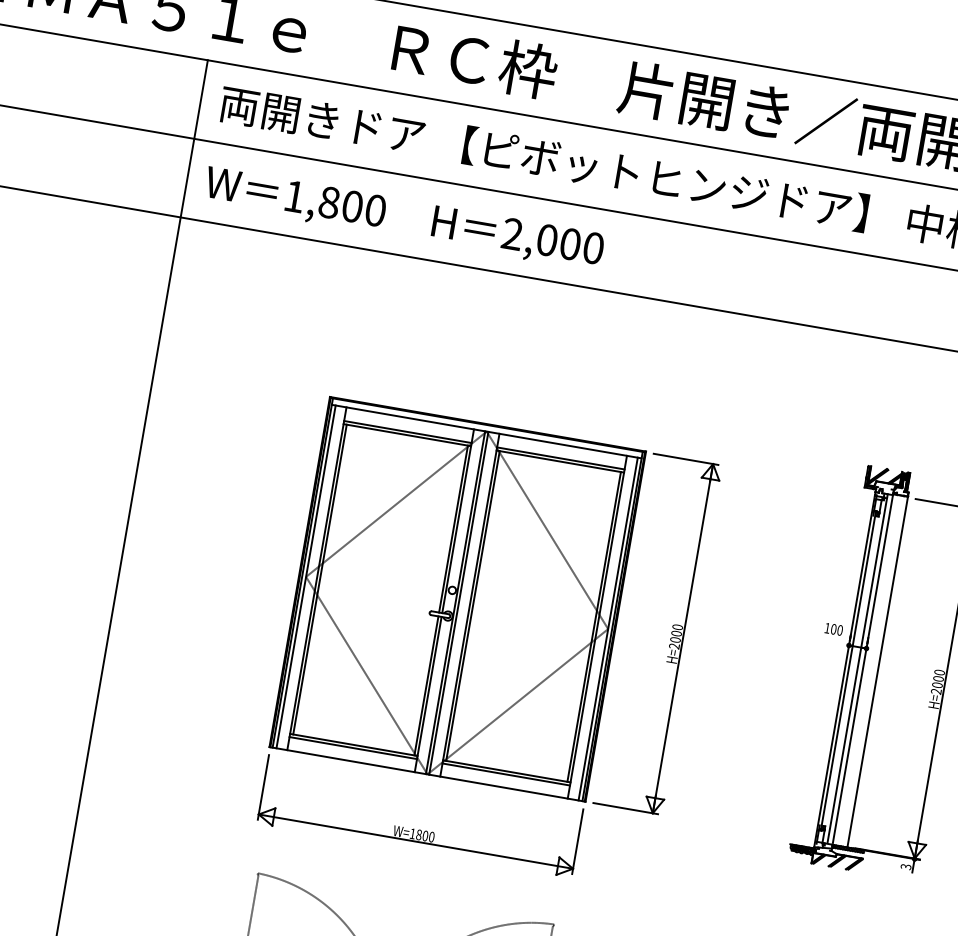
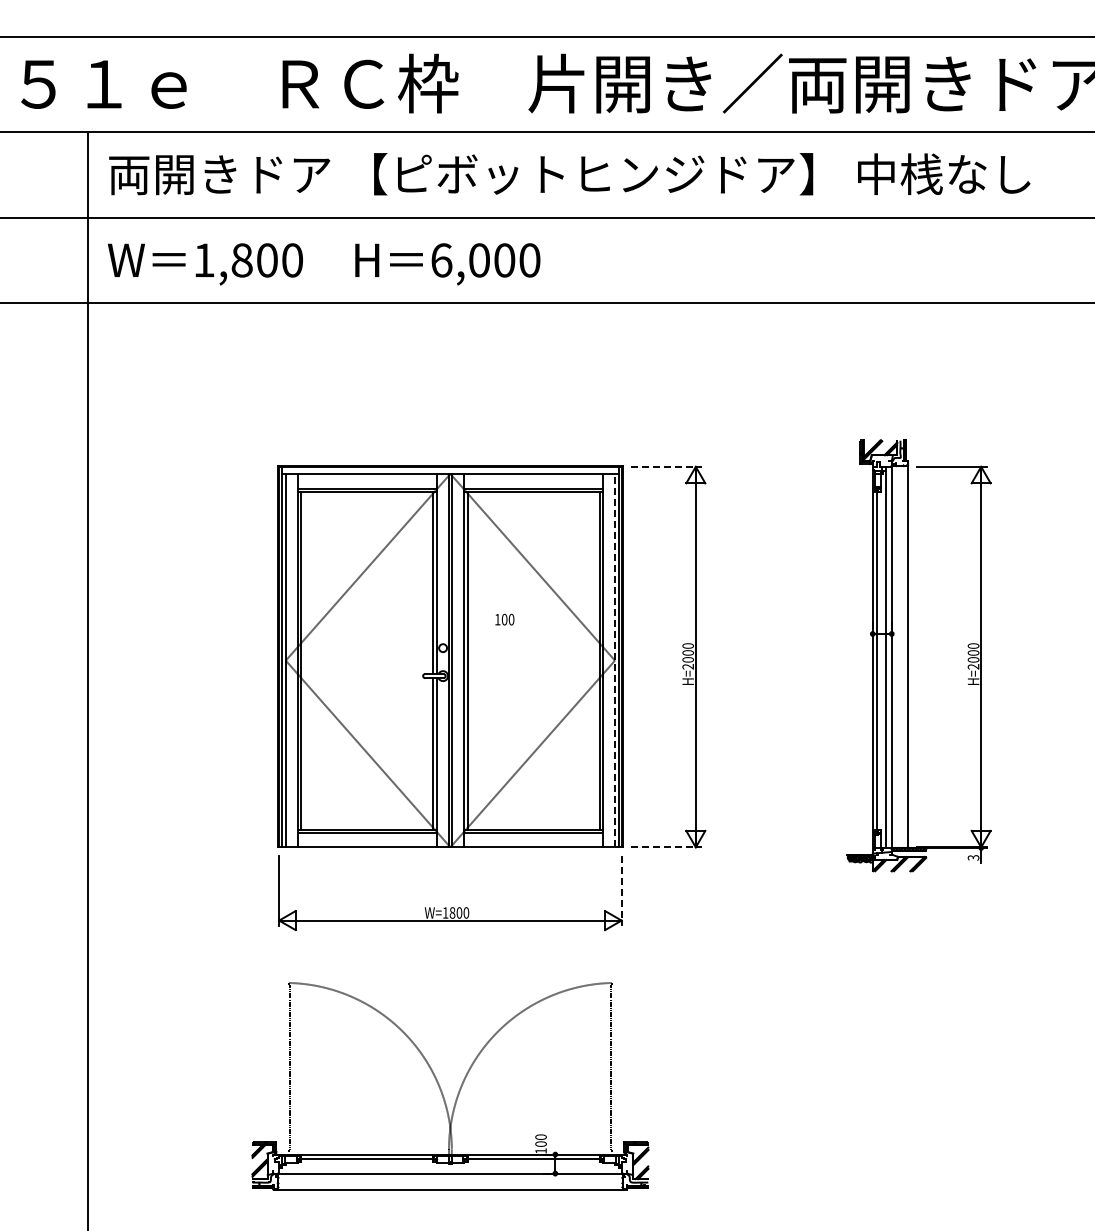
text: (512, 234) -> (441, 260), 2,000 -> 6,000
line: (686, 459) -> (666, 466), solid -> dashed
line: (607, 628) -> (614, 660), solid -> dashed
text: (833, 629) -> (504, 619), moved
line: (625, 808) -> (666, 847), solid -> dashed
line: (577, 842) -> (621, 891), solid -> dashed

